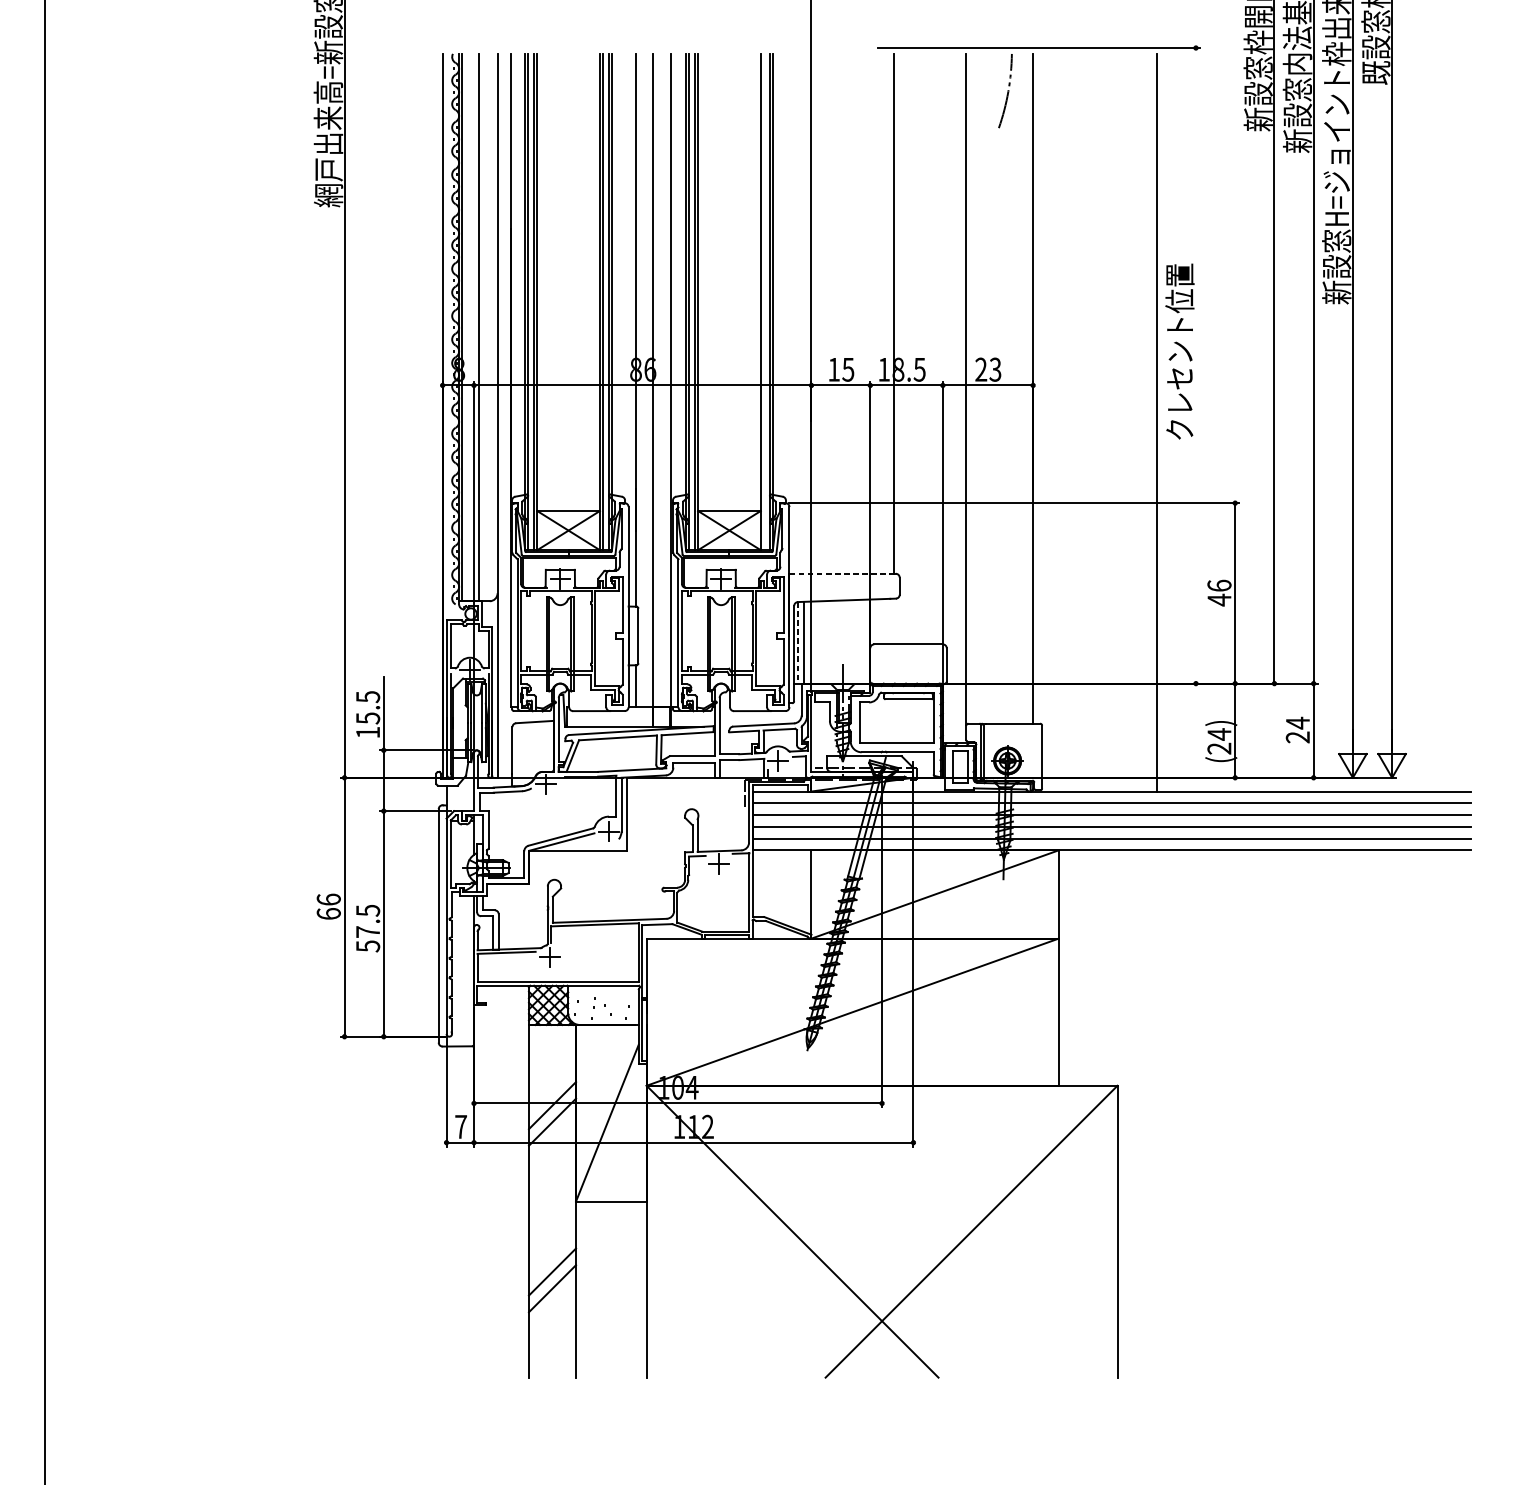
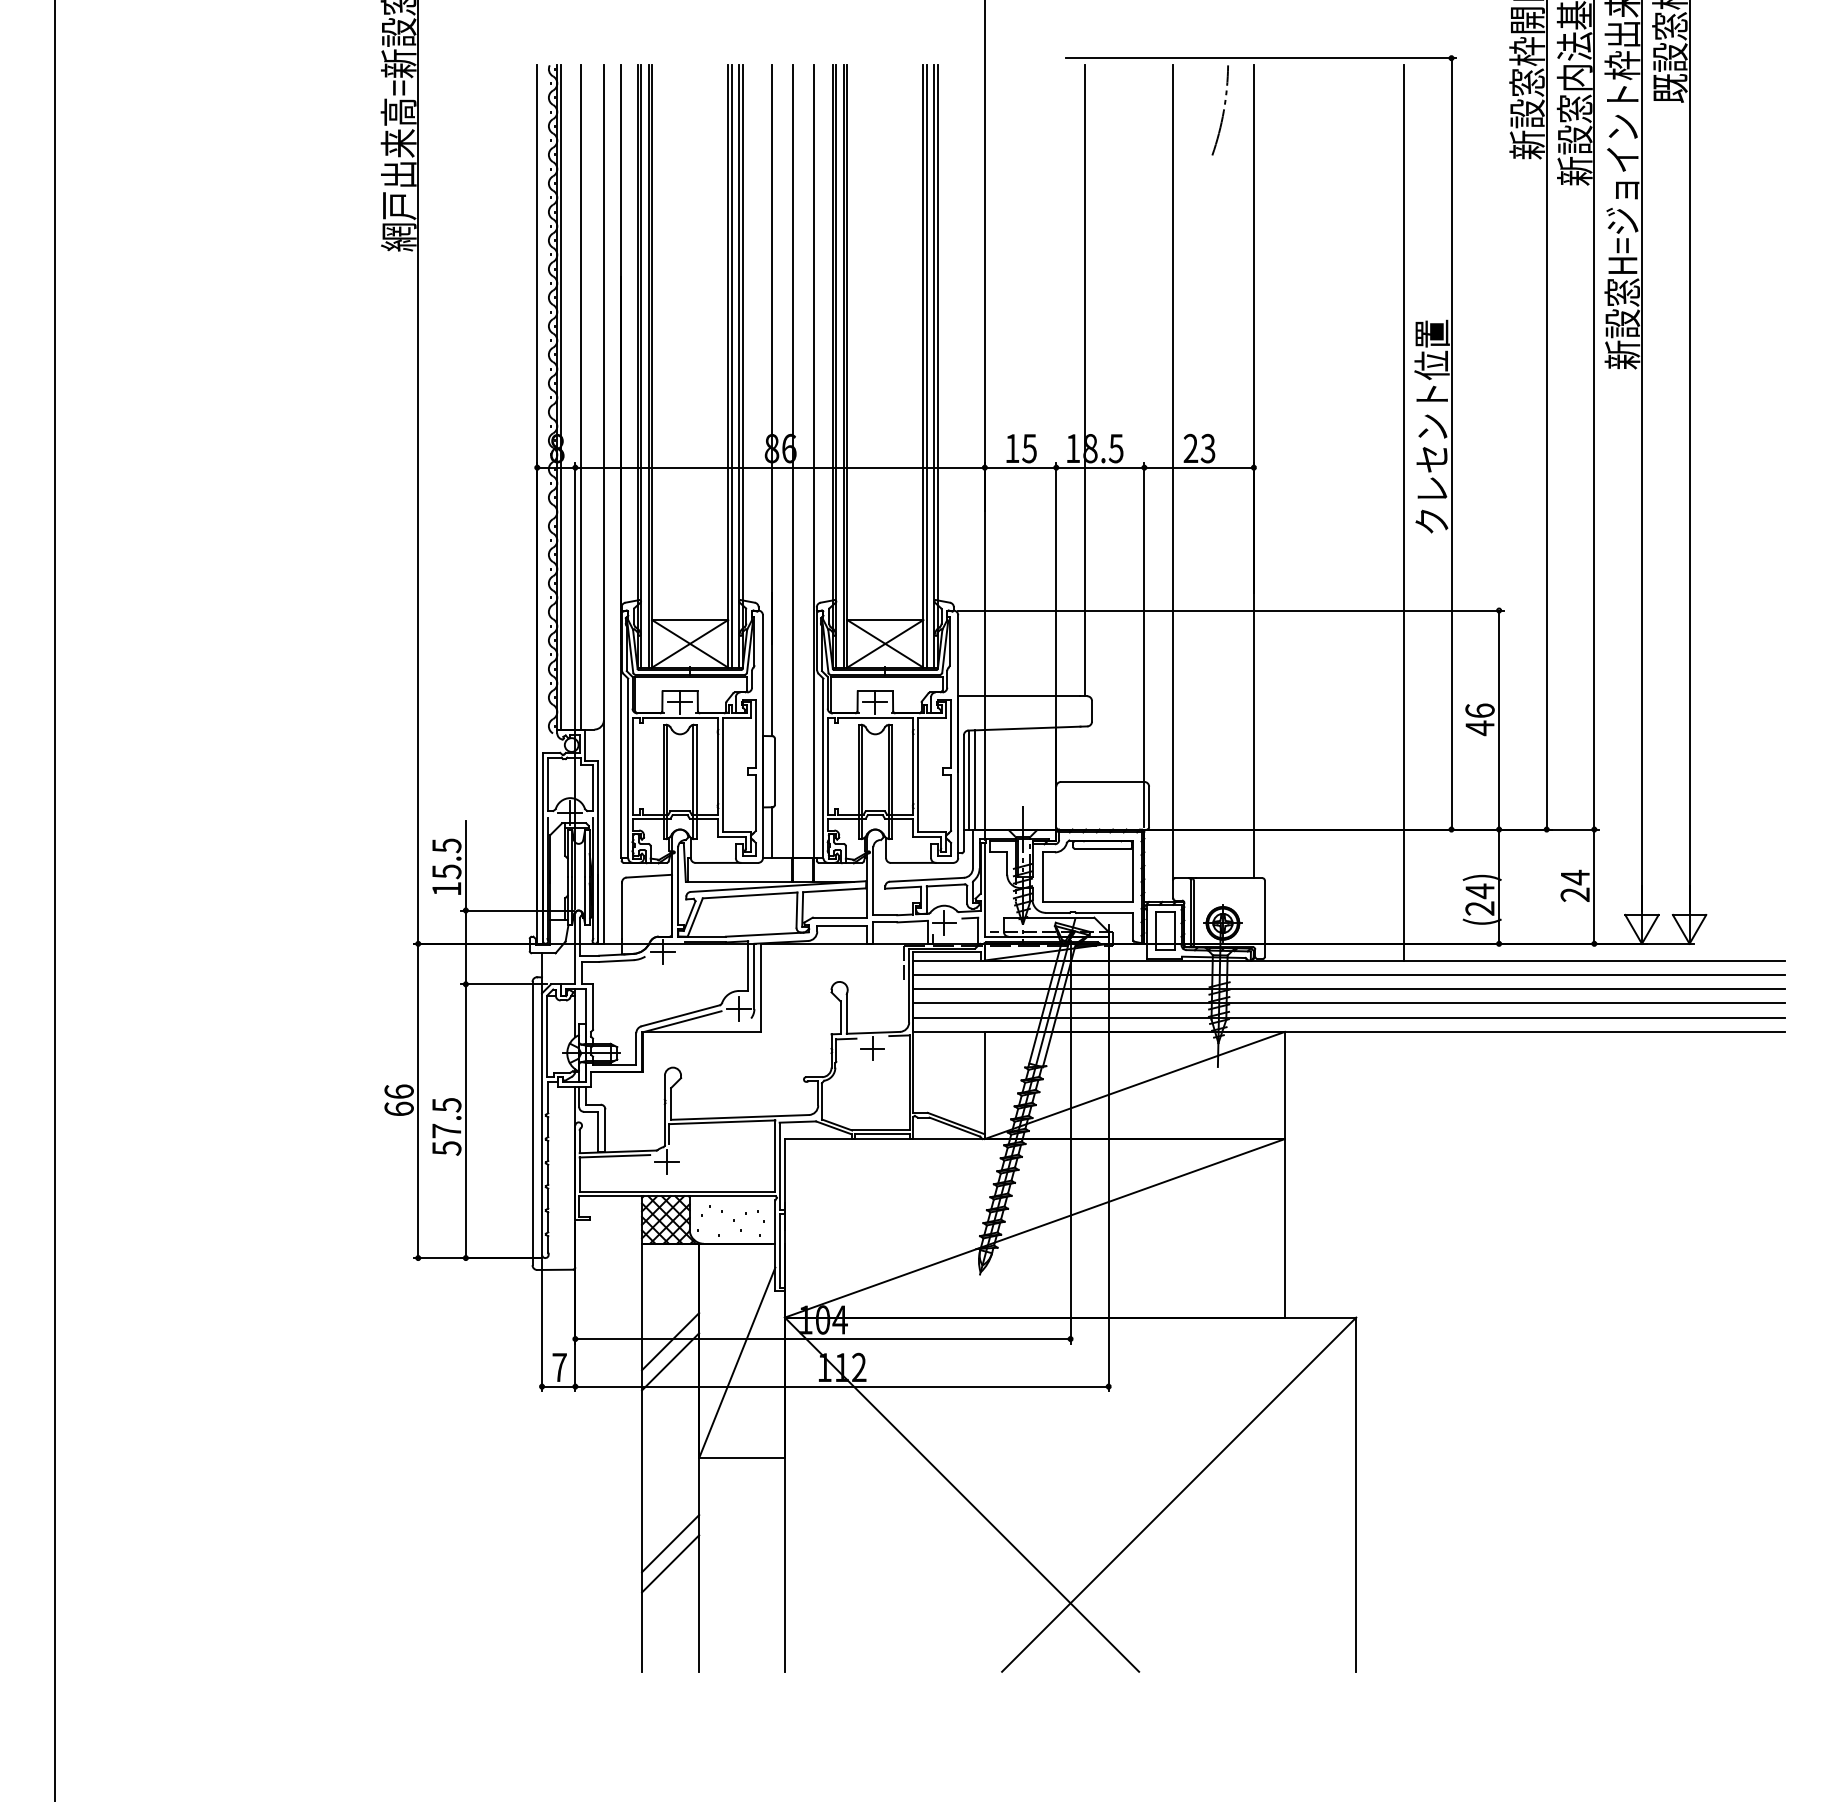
line: (763, 302) -> (926, 366), added
line: (1195, 365) -> (1451, 443), added
line: (839, 573) -> (1019, 696), dashed -> solid
line: (797, 643) -> (968, 780), dashed -> solid

